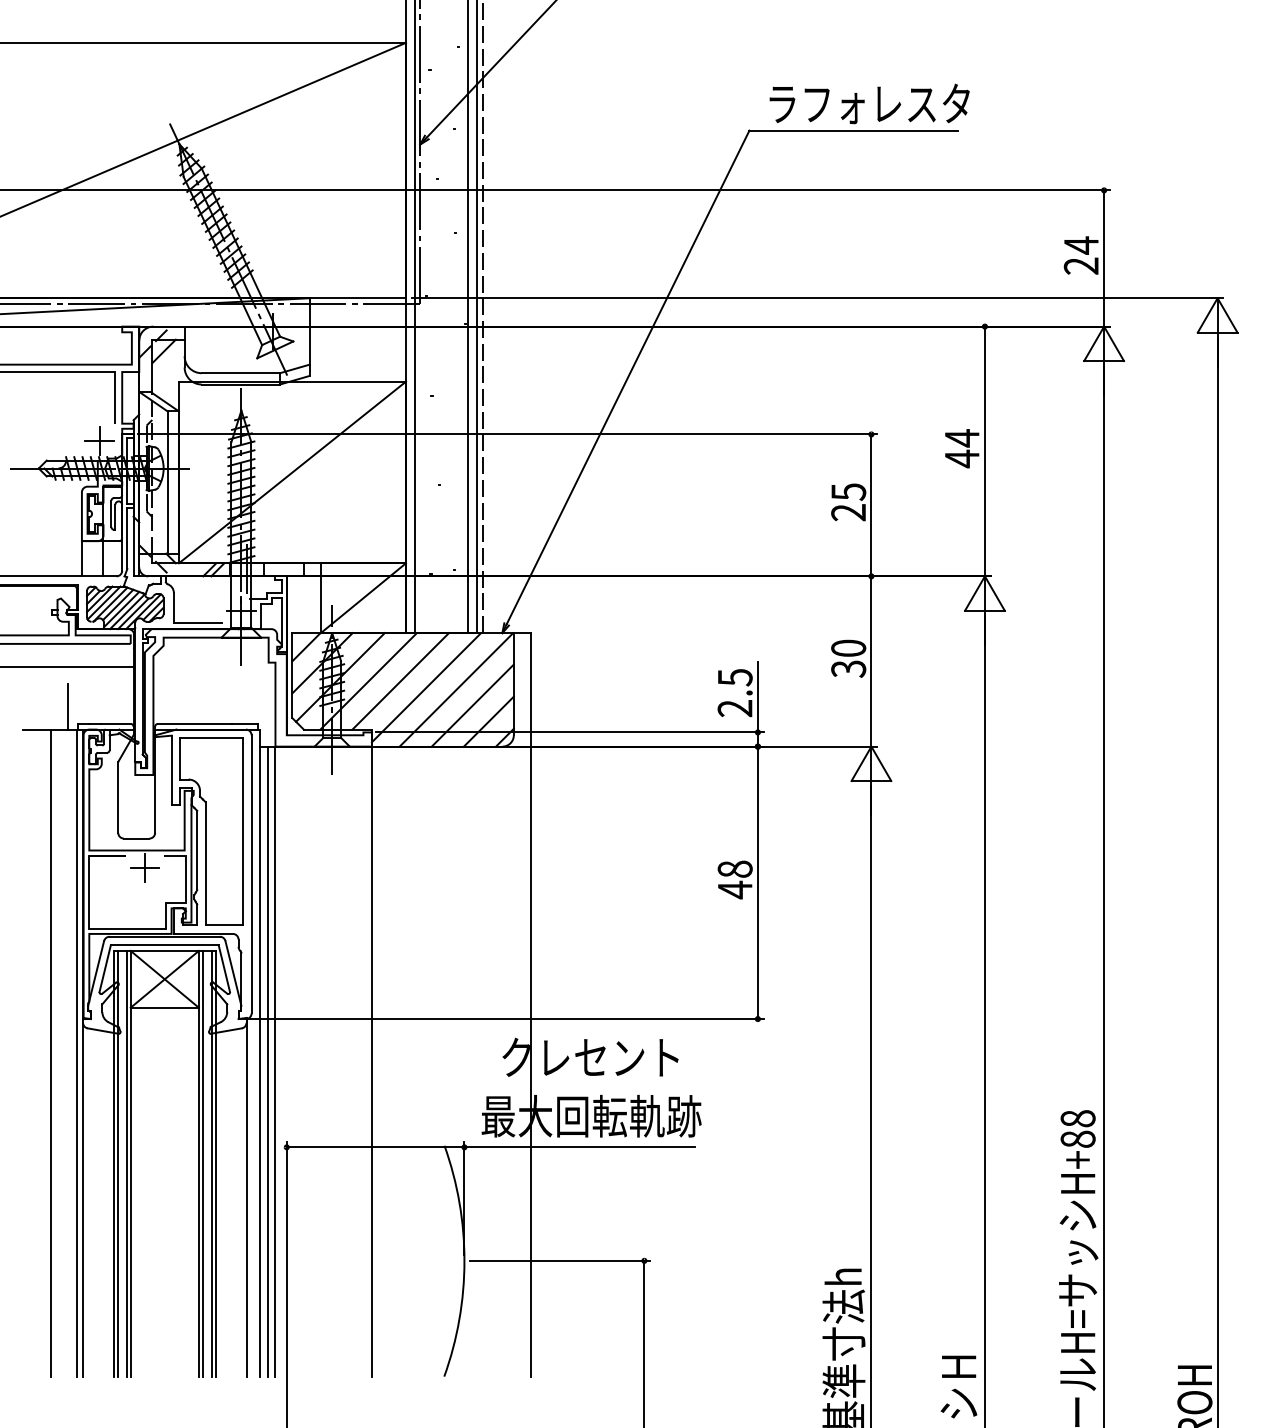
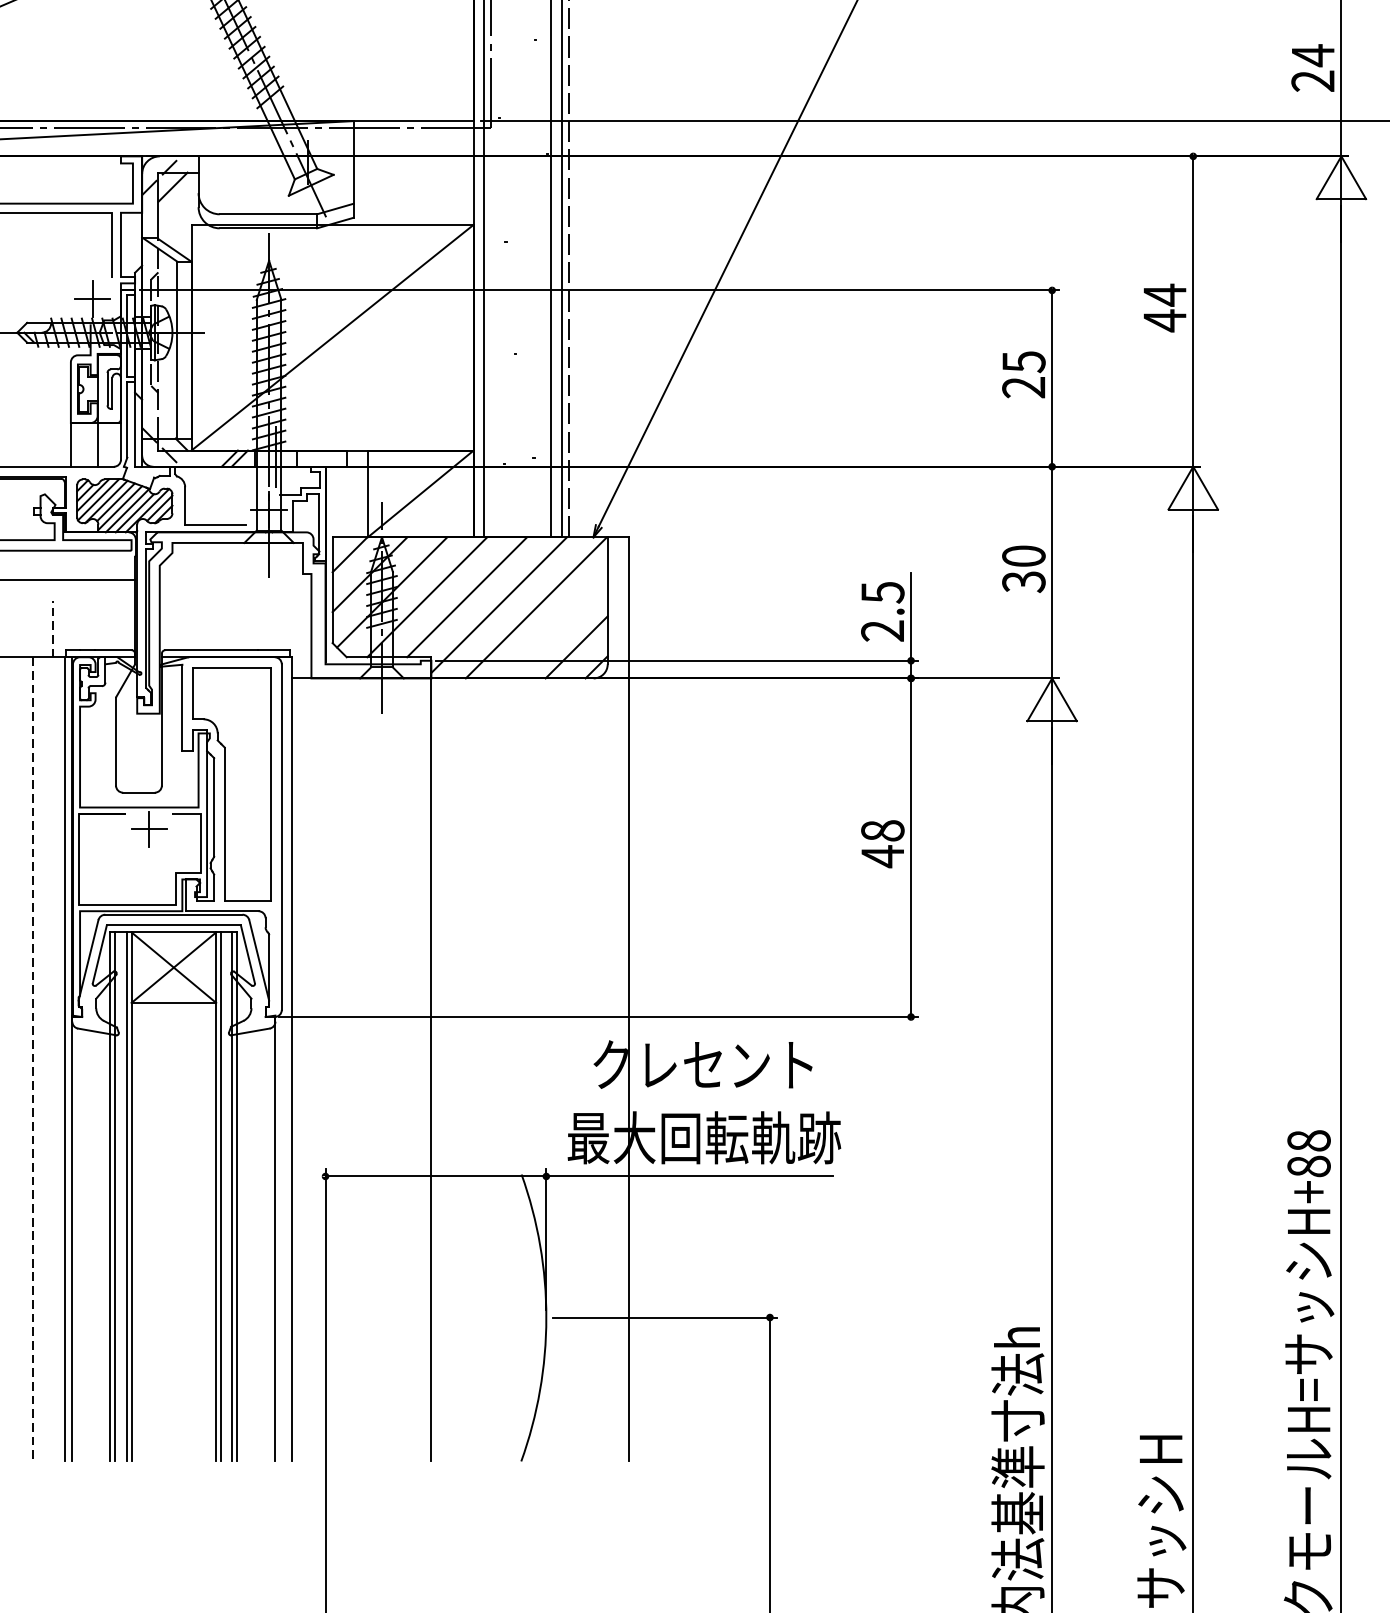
line: (472, 705) -> (556, 627), removed
line: (67, 706) -> (52, 628), solid -> dashed
line: (51, 1053) -> (33, 1059), solid -> dashed
line: (267, 1061) -> (301, 1069), removed
line: (275, 1061) -> (311, 1069), removed

